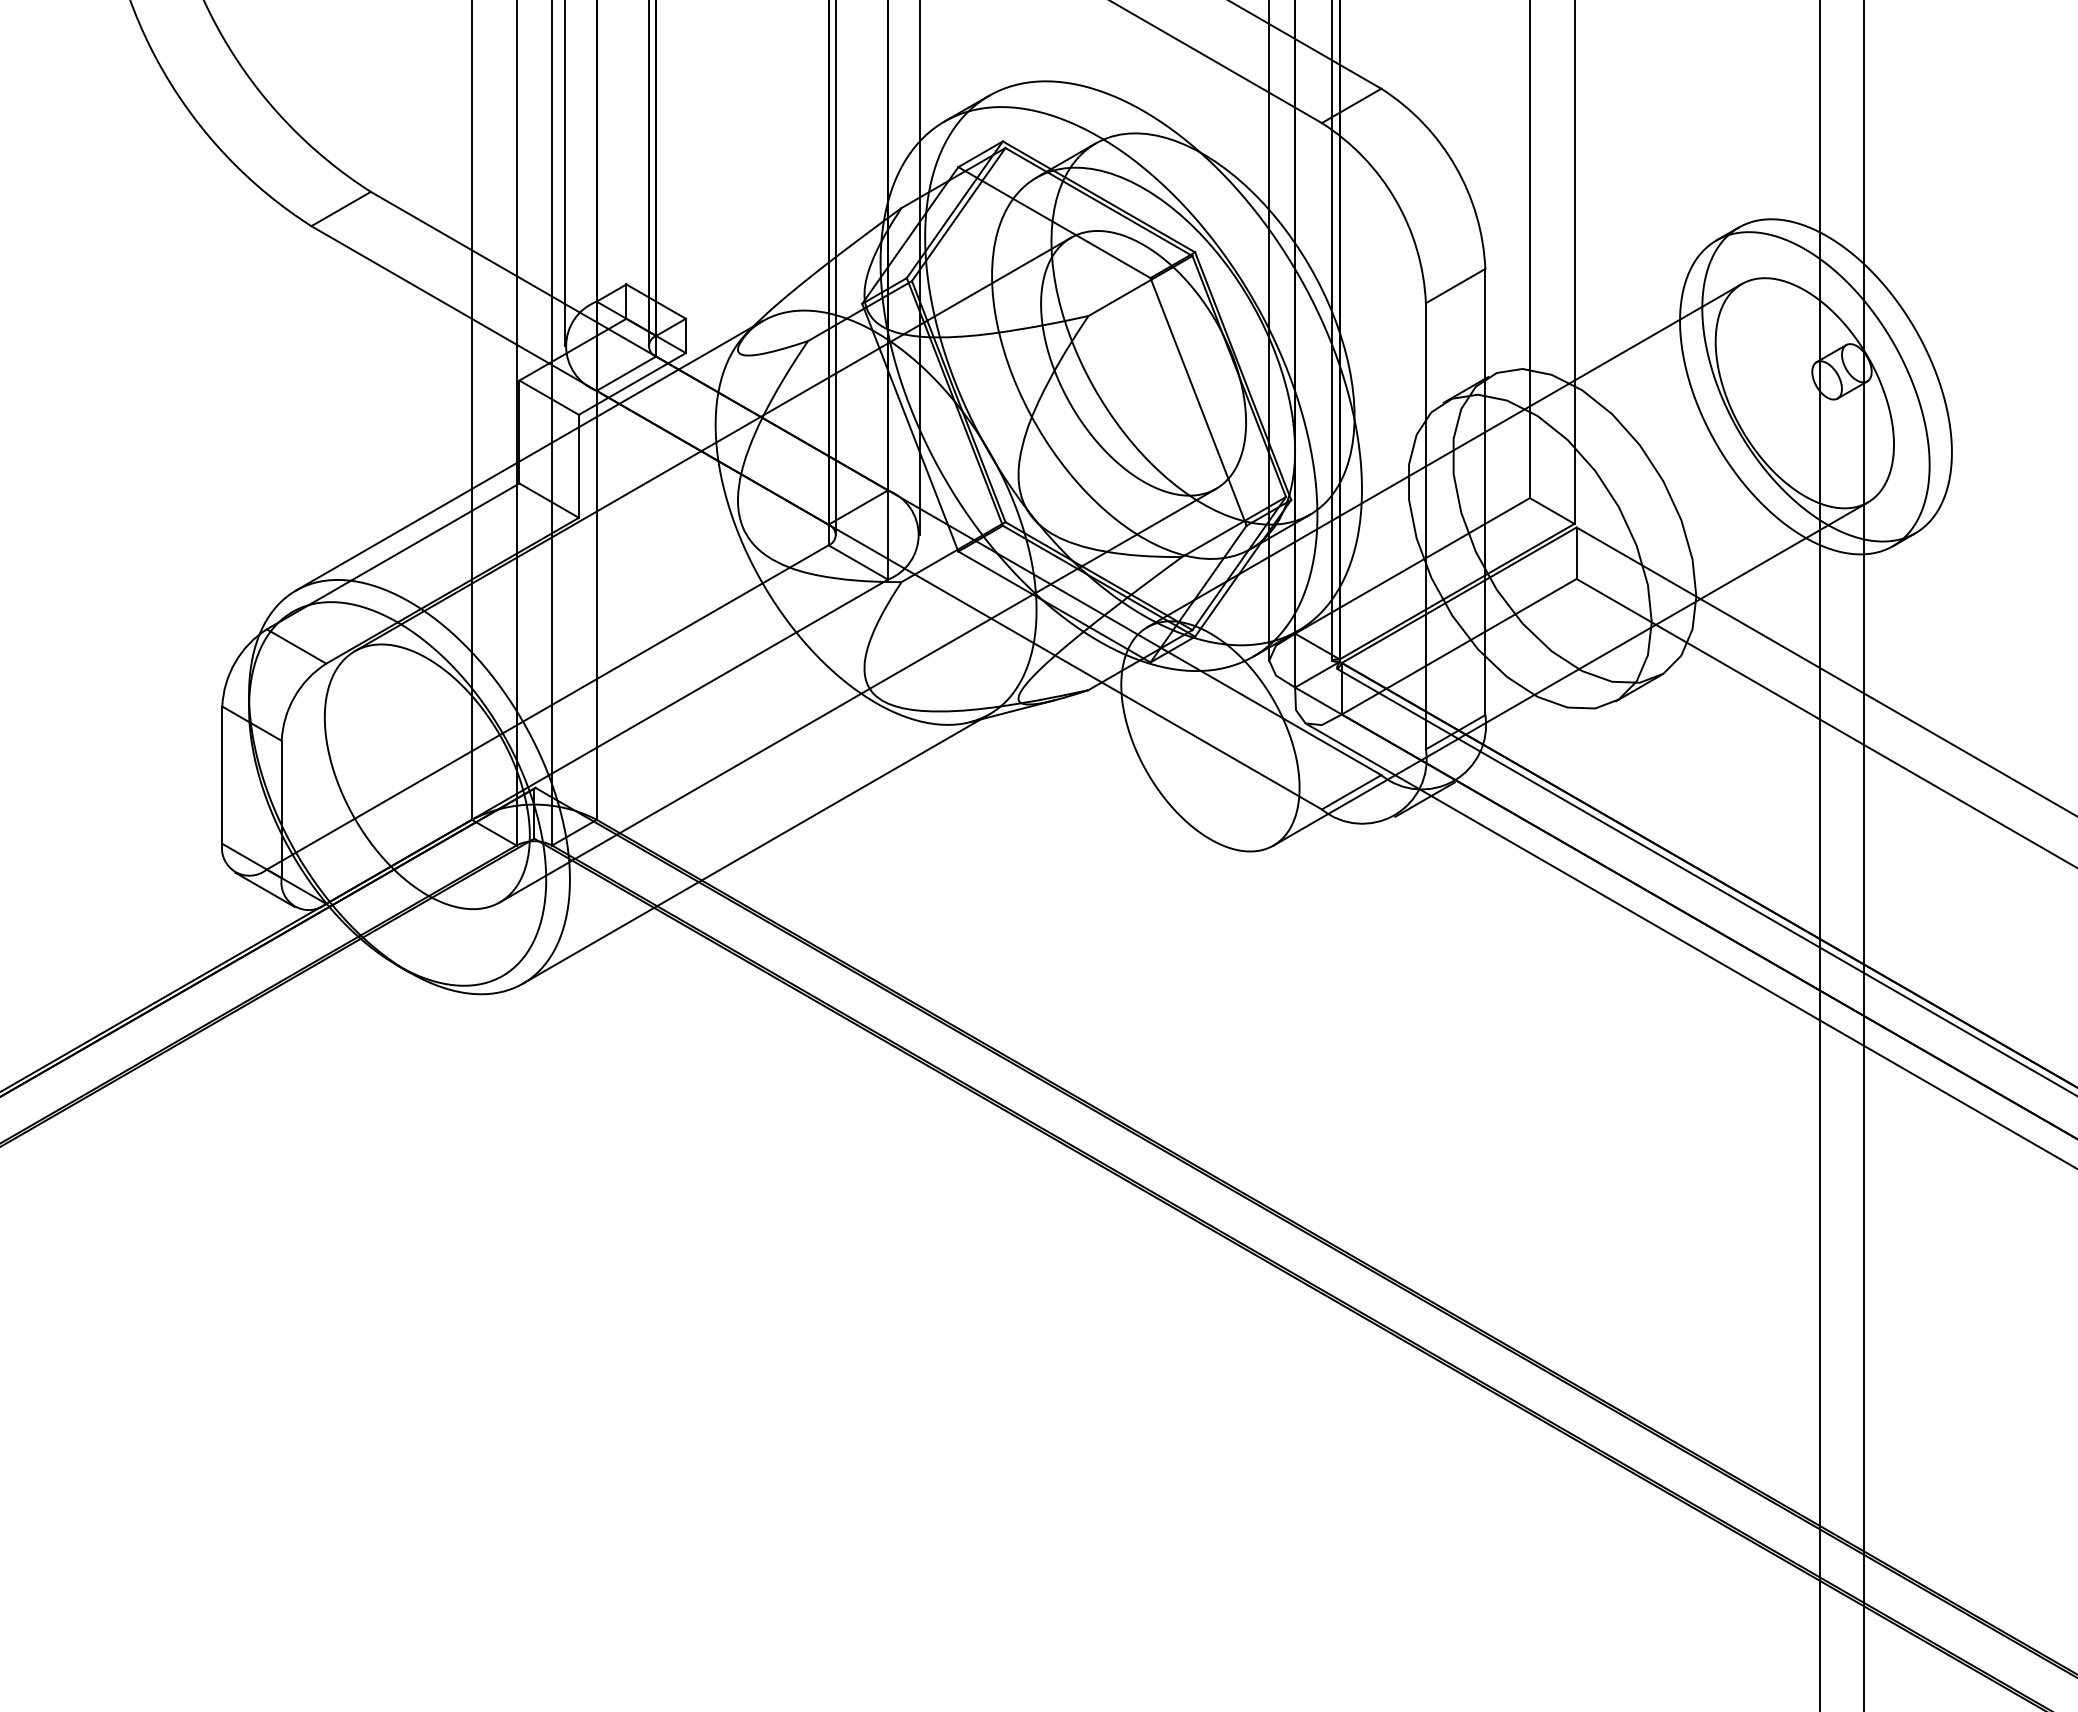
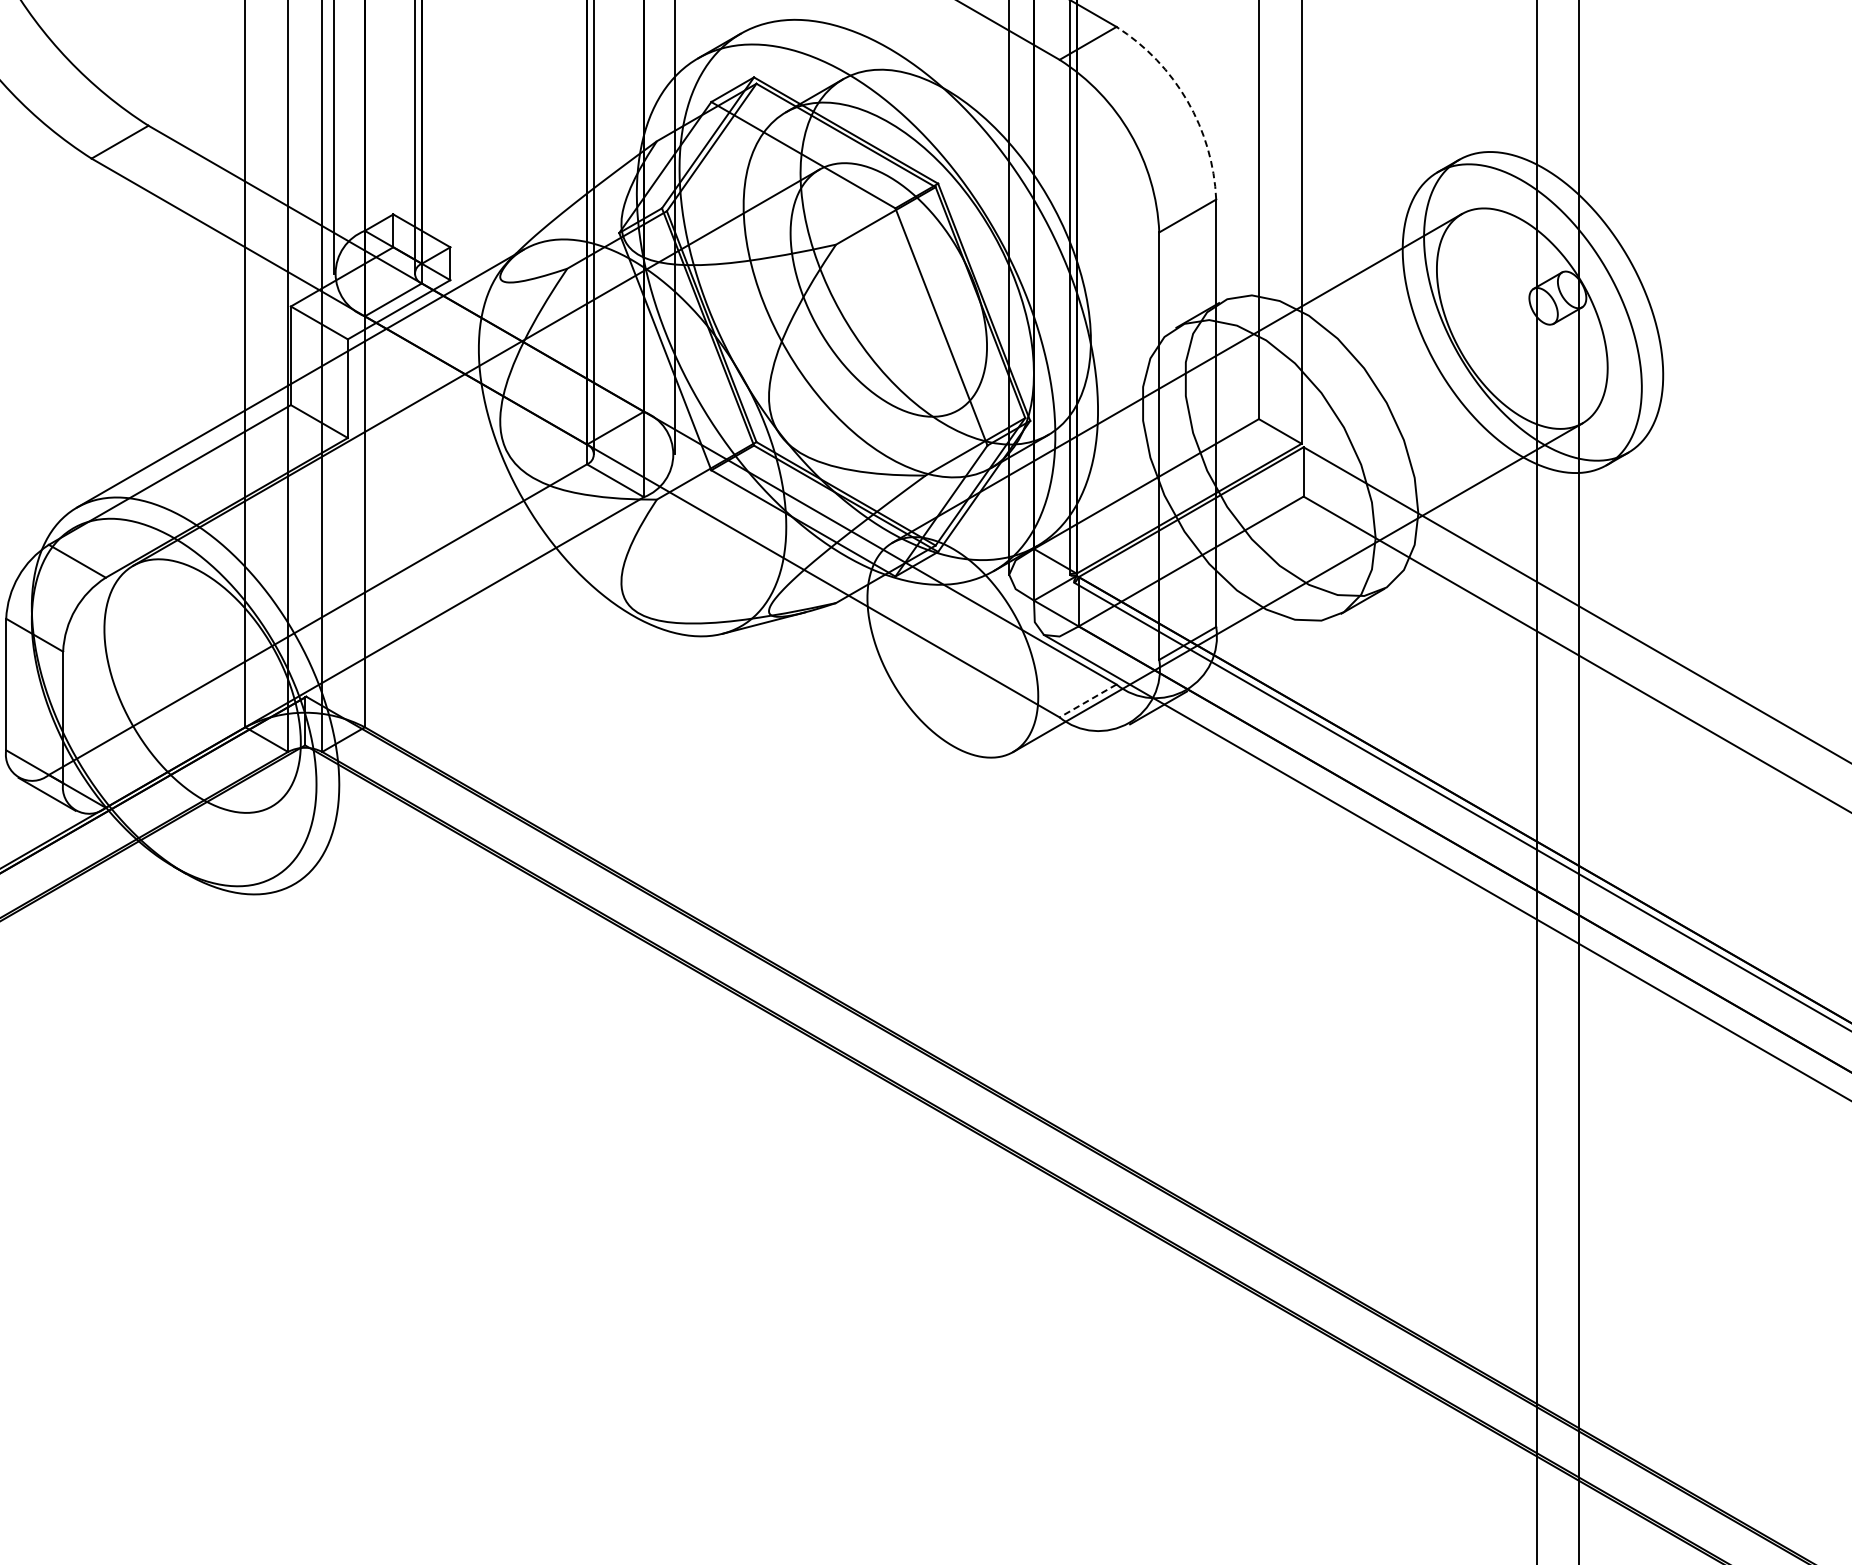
arc: (1455, 166) -> (1187, 101), solid -> dashed
line: (857, 695) -> (614, 608), removed
line: (1351, 792) -> (1087, 701), solid -> dashed
line: (755, 848) -> (517, 754), removed

